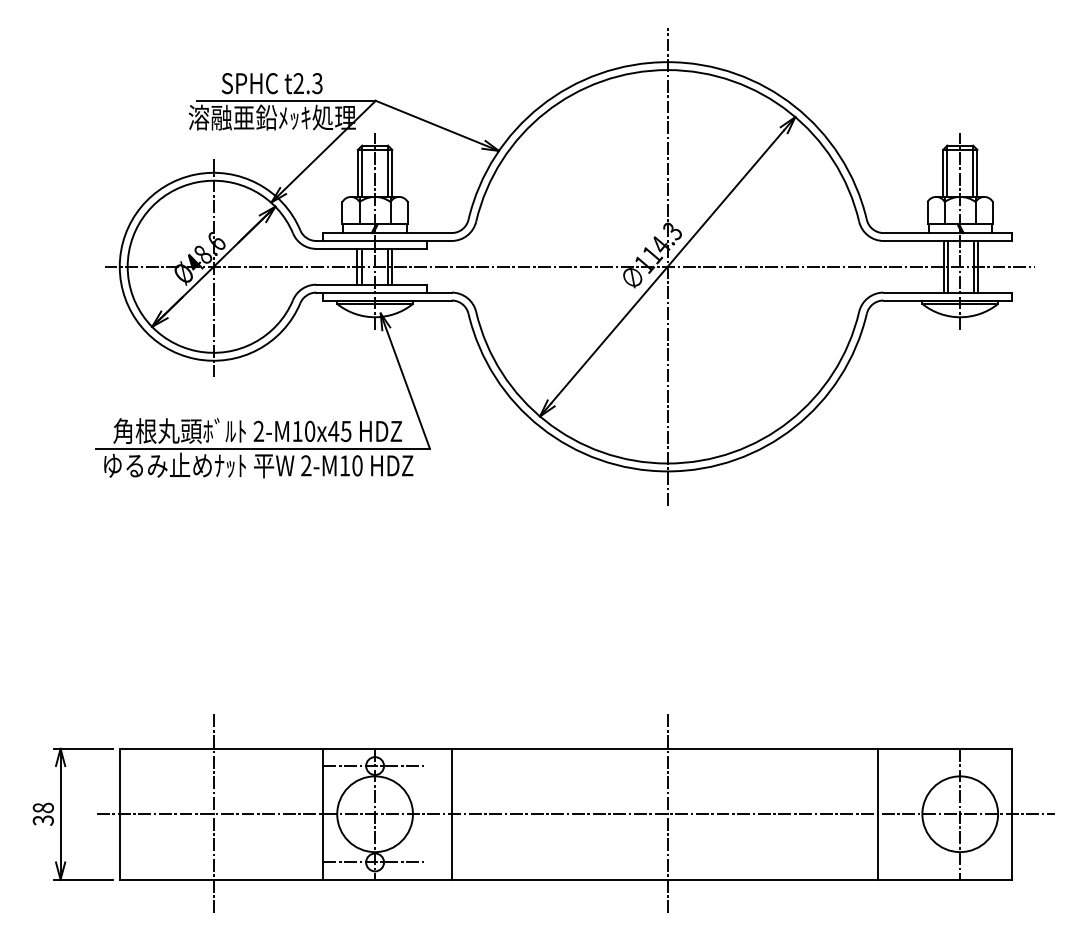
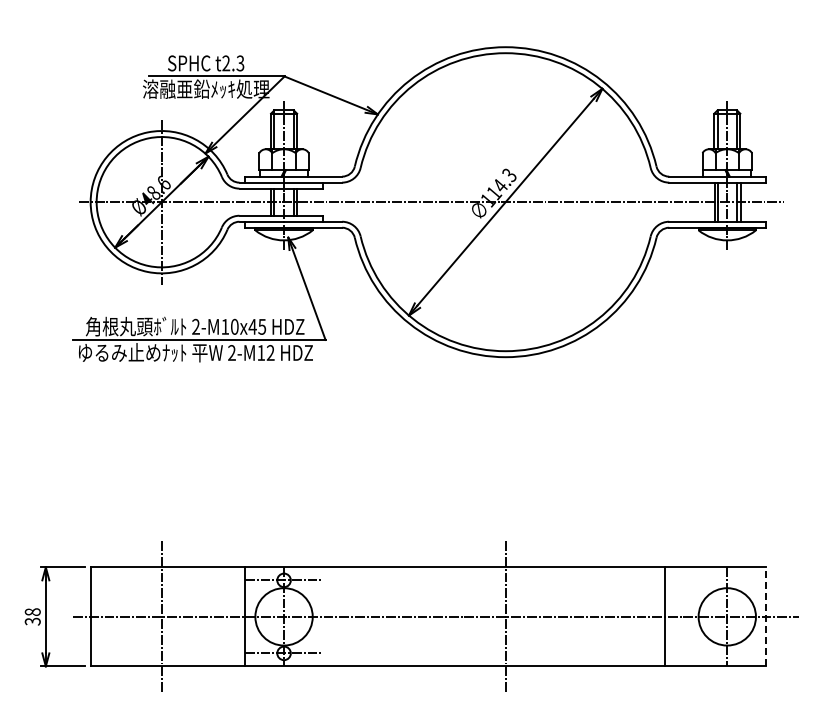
line: (667, 267) -> (505, 202), removed
text: (357, 465) -> (270, 352), 2-M10 -> 2-M12
line: (452, 813) -> (342, 616), removed
line: (1012, 813) -> (766, 616), solid -> dashed

